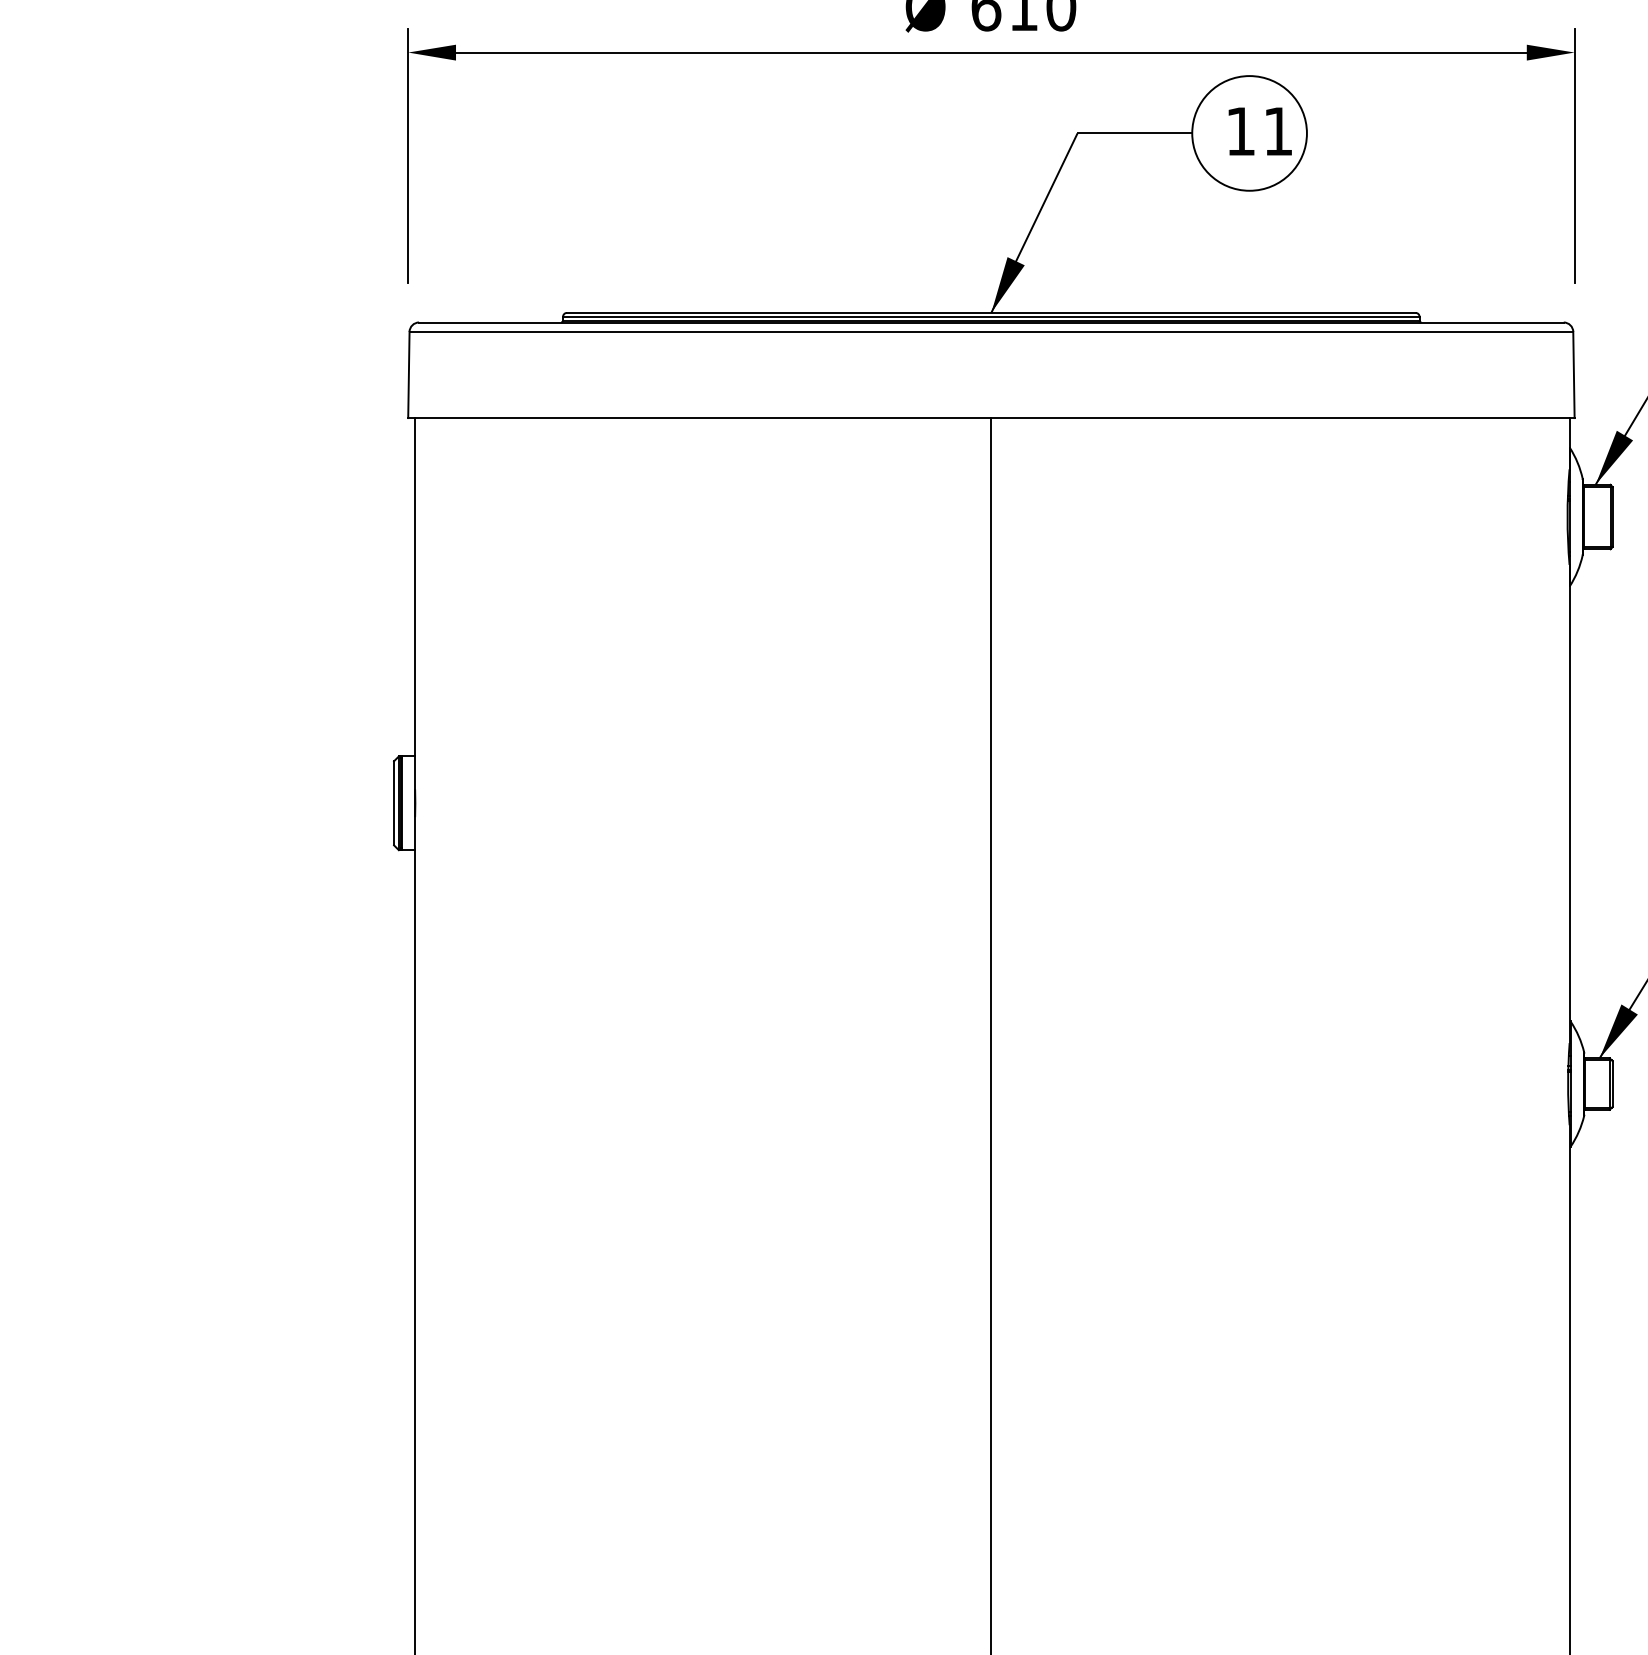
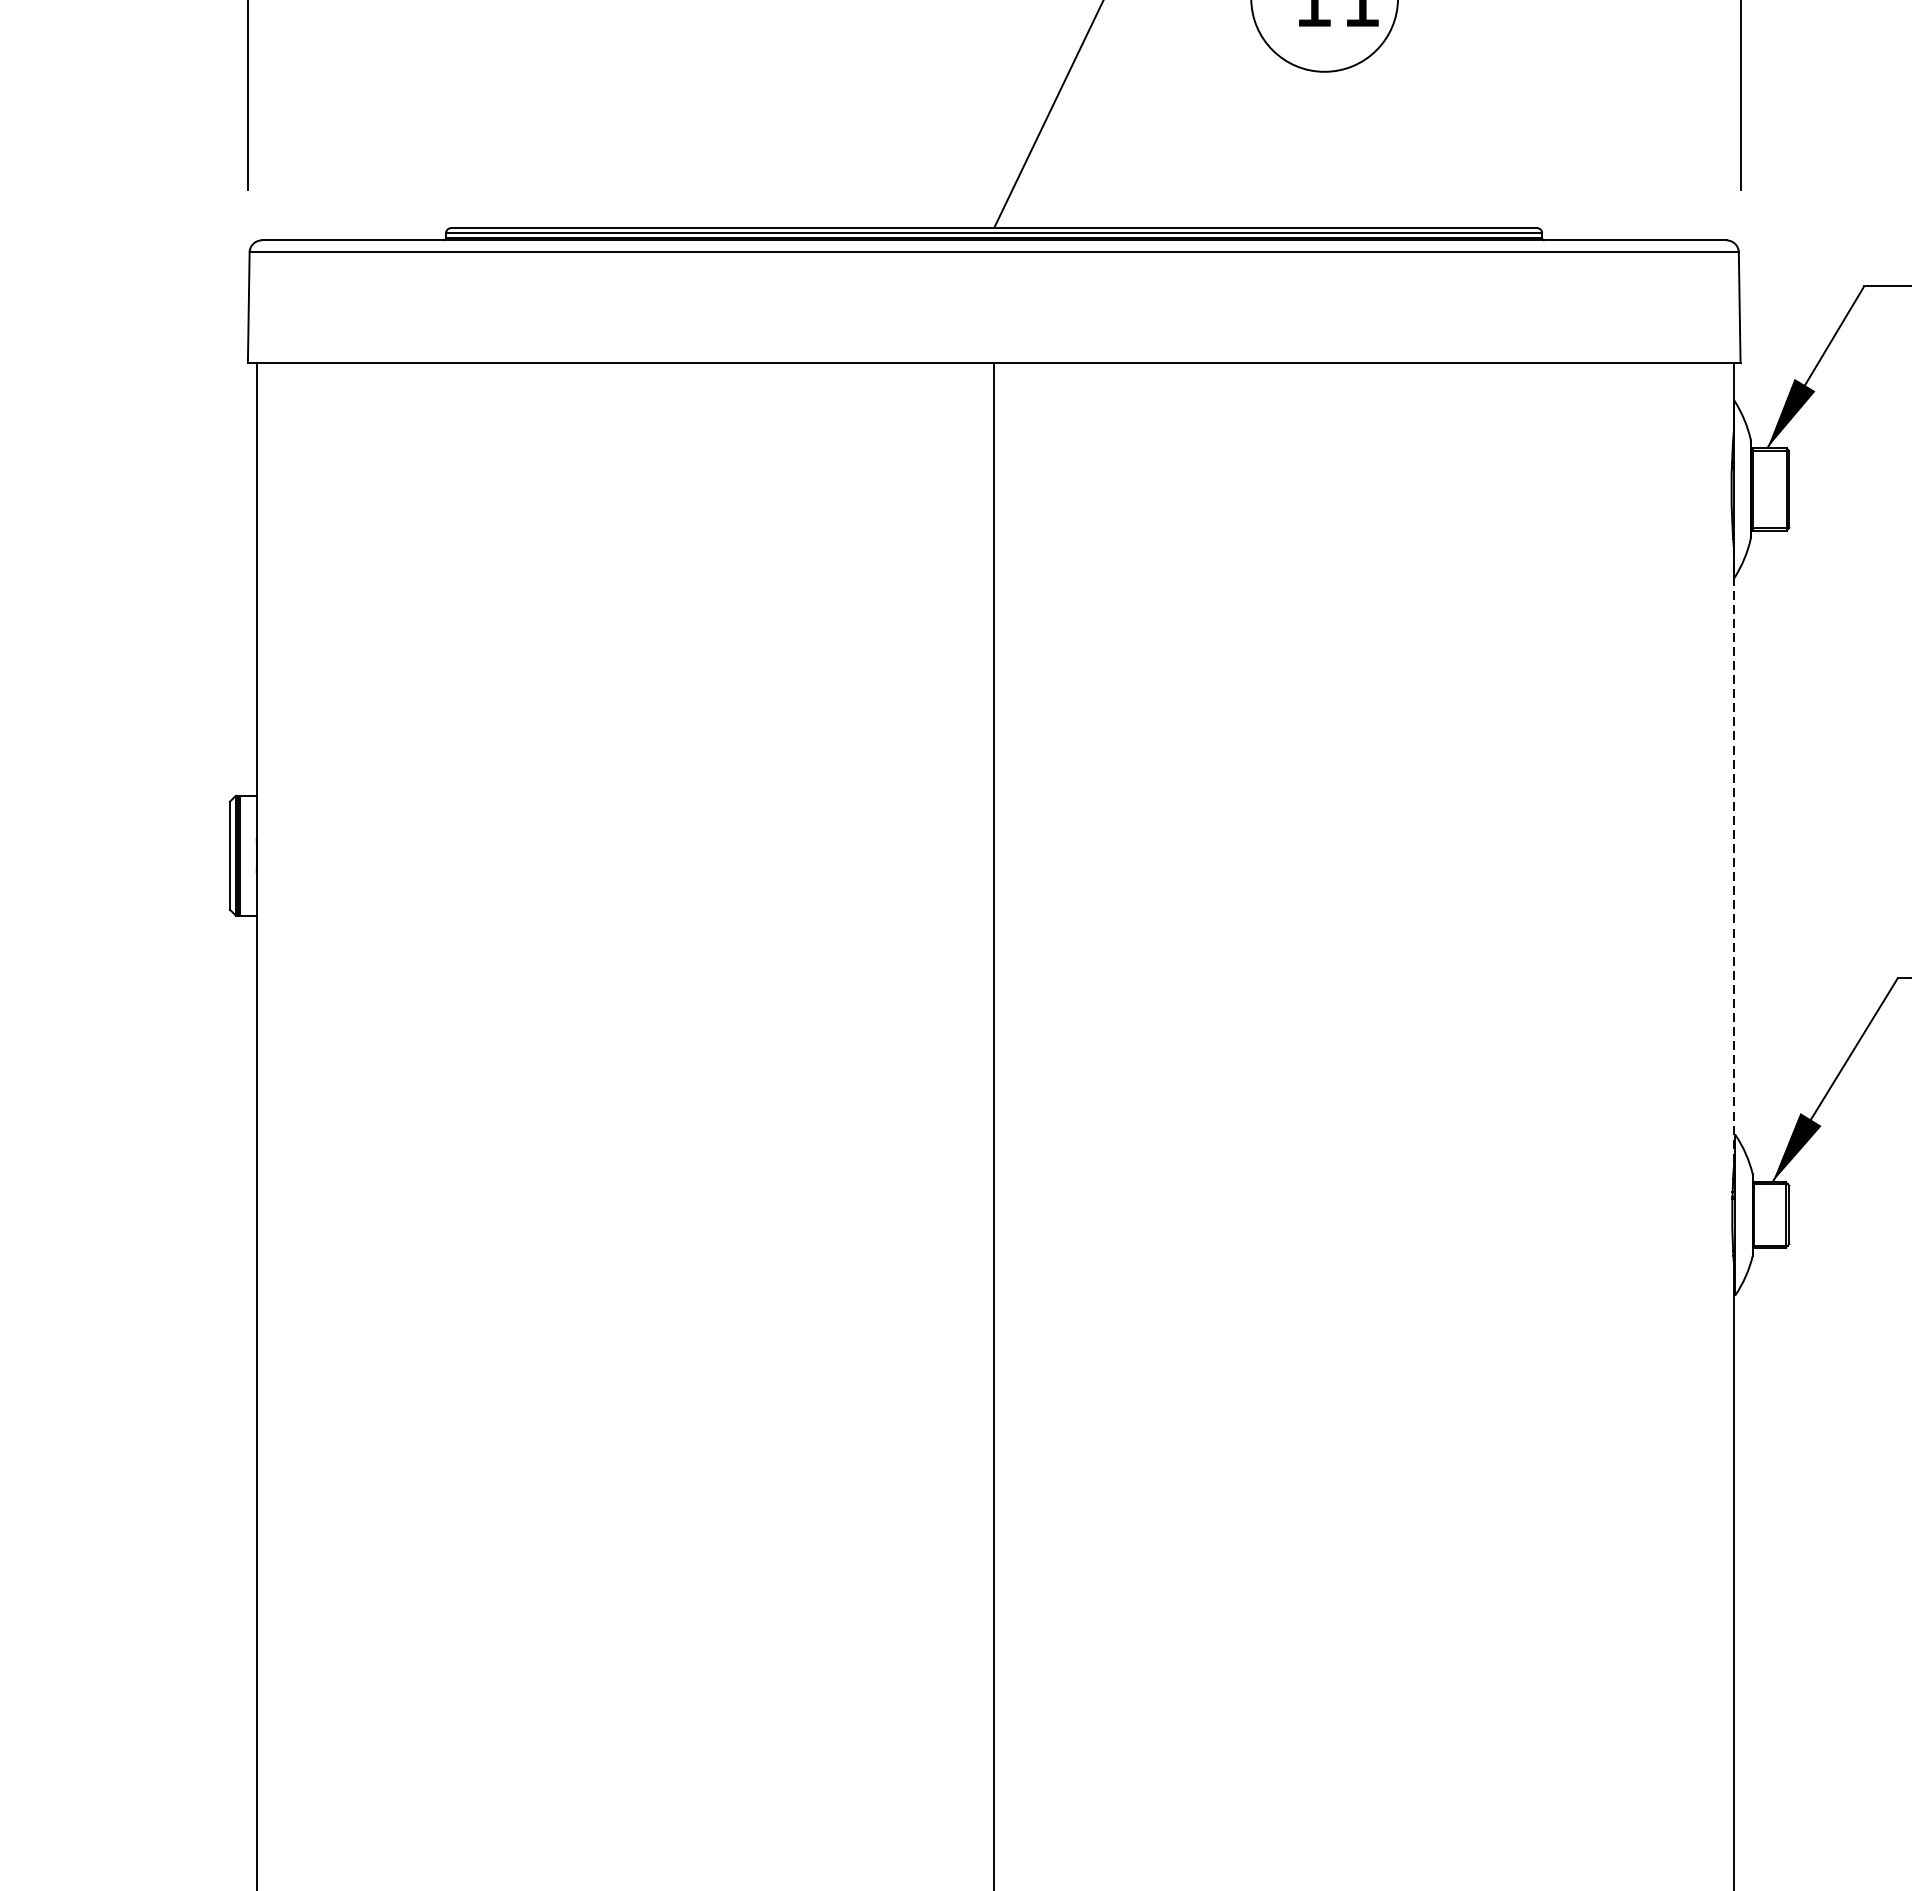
fill: (1007, 284) -> (1014, 191), removed
line: (1569, 803) -> (1734, 855), solid -> dashed

